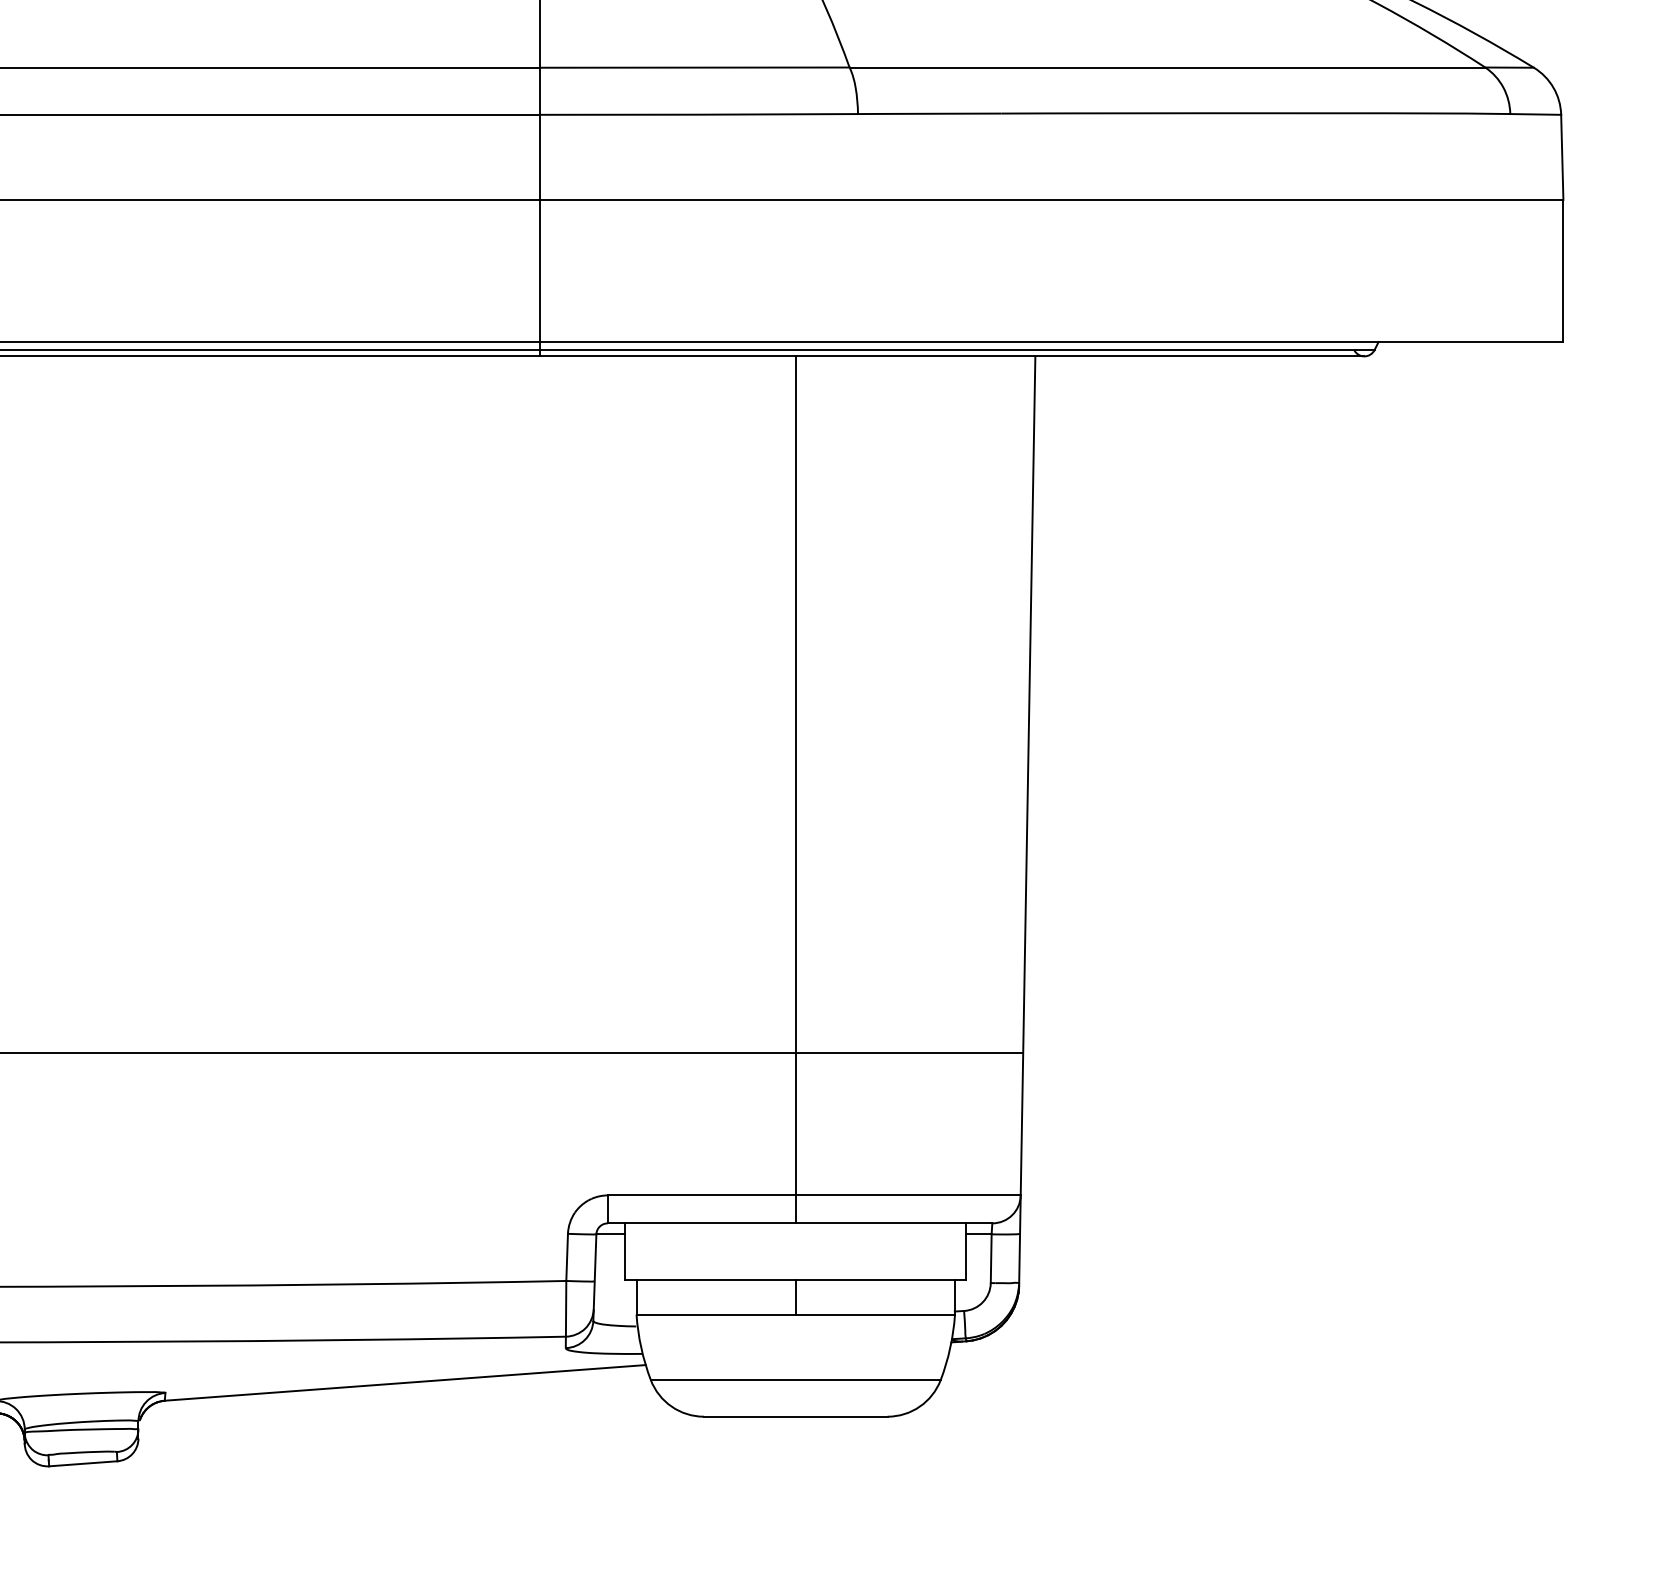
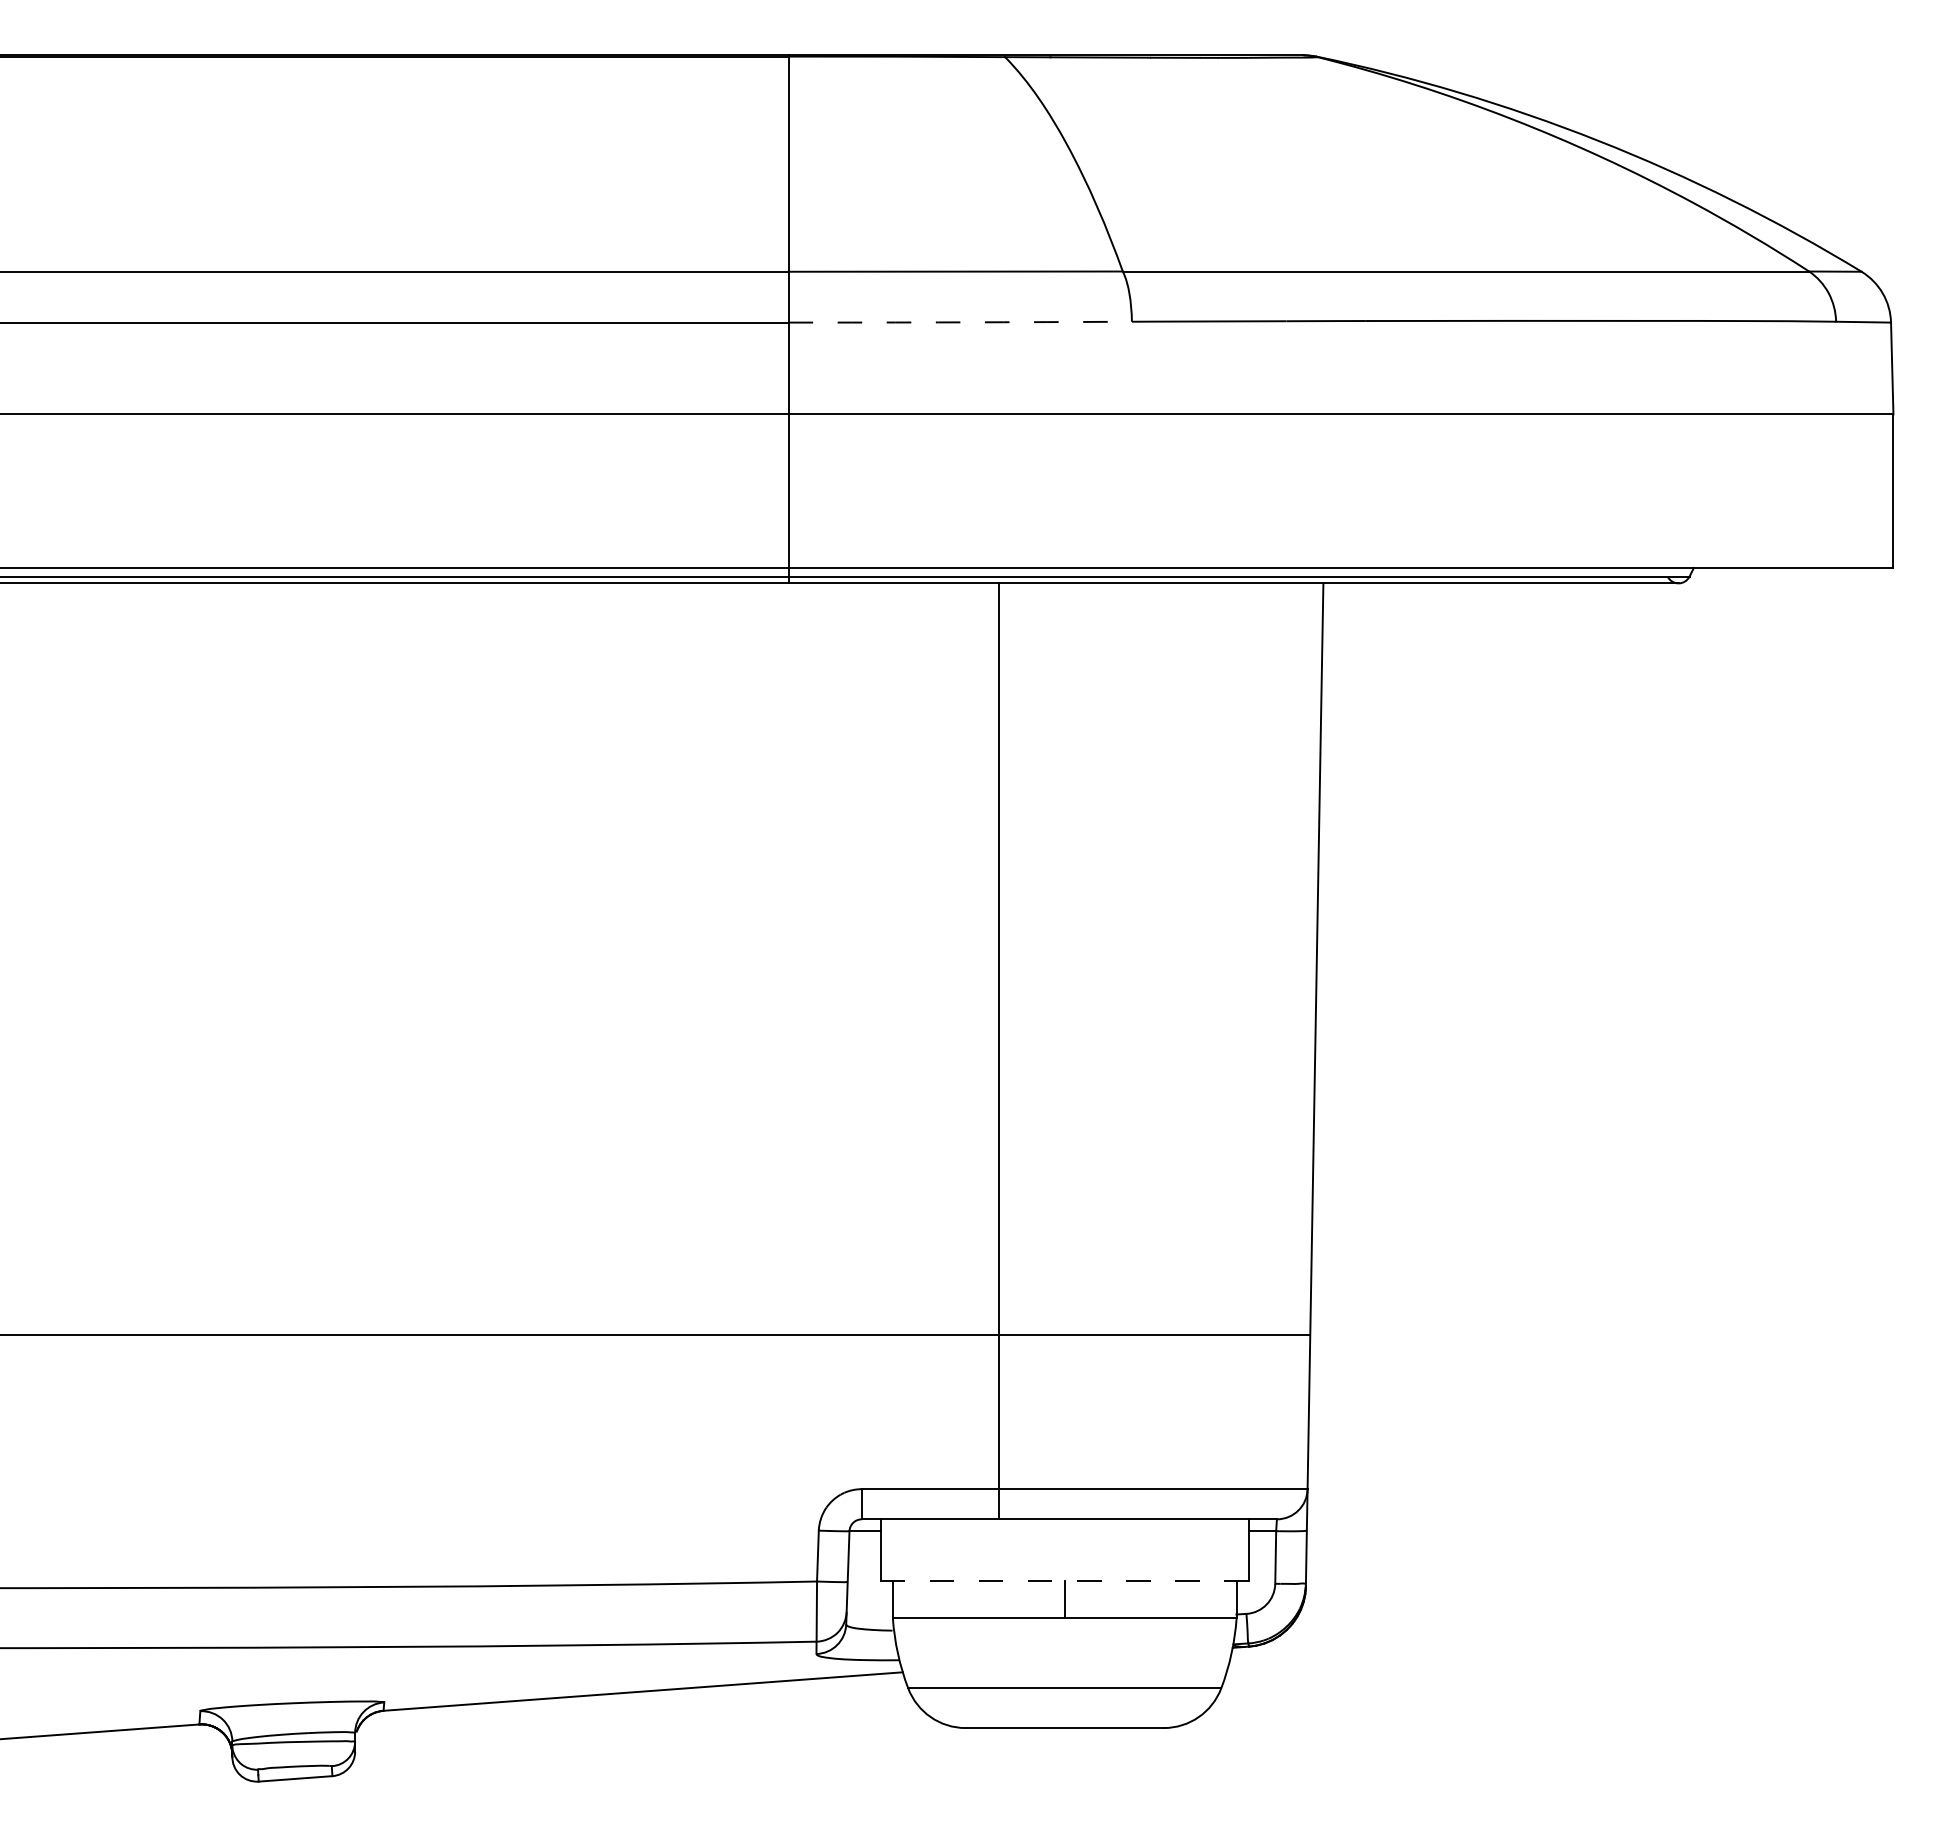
arc: (699, 114) -> (960, 322), solid -> dashed
line: (795, 790) -> (998, 1051), moved
line: (796, 1280) -> (1065, 1580), solid -> dashed

